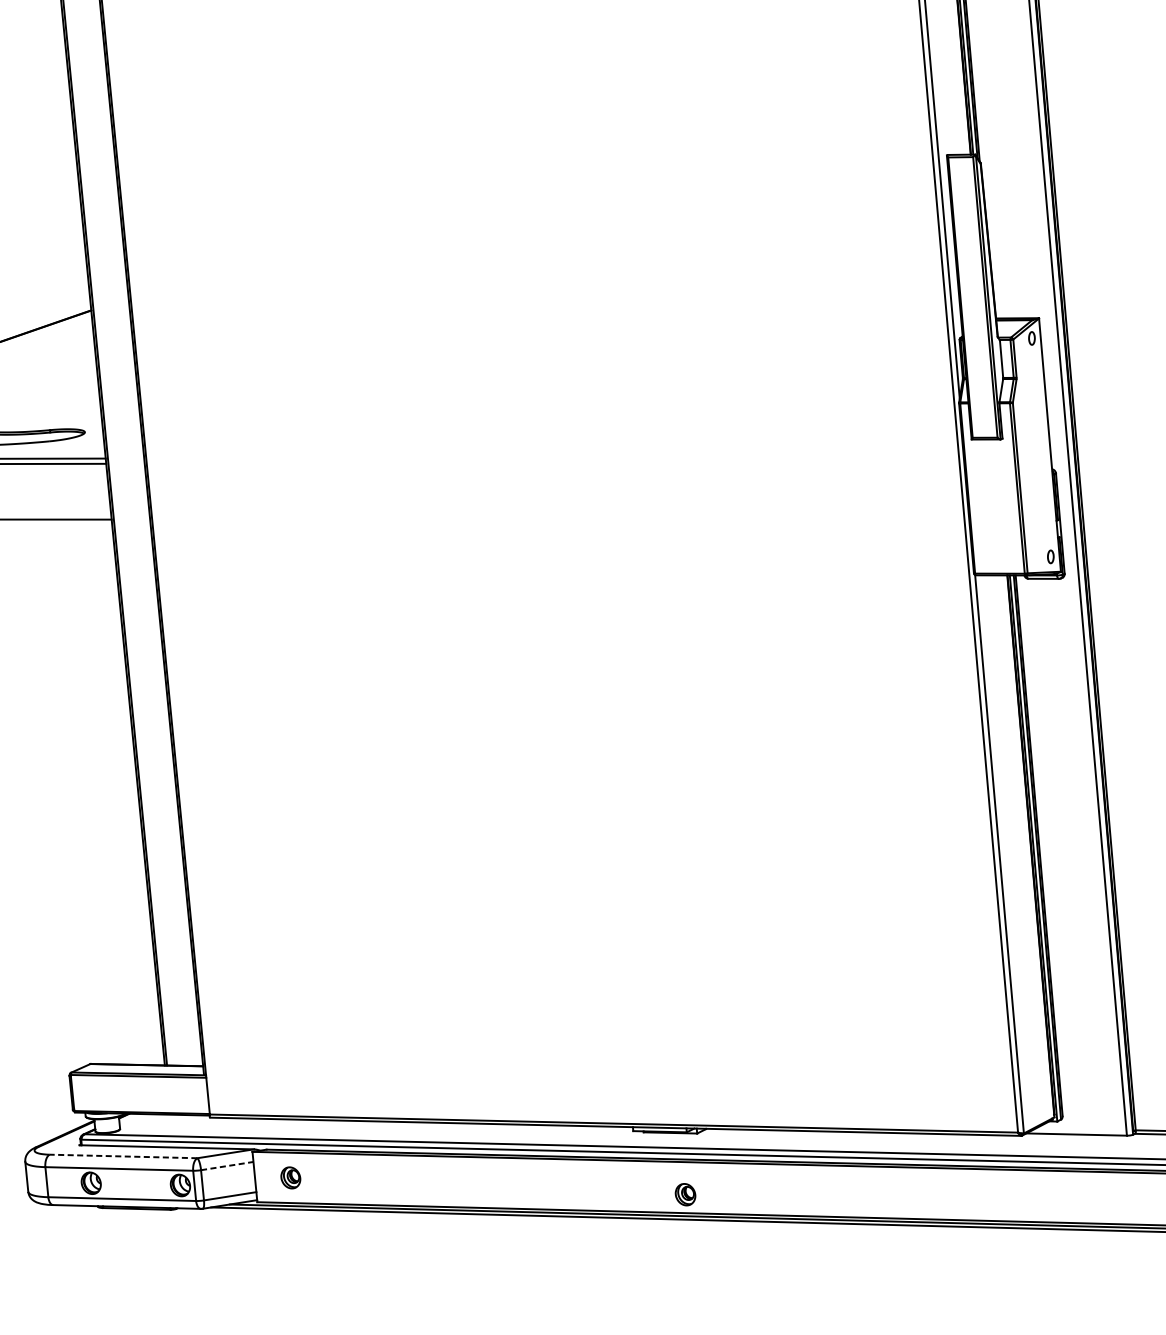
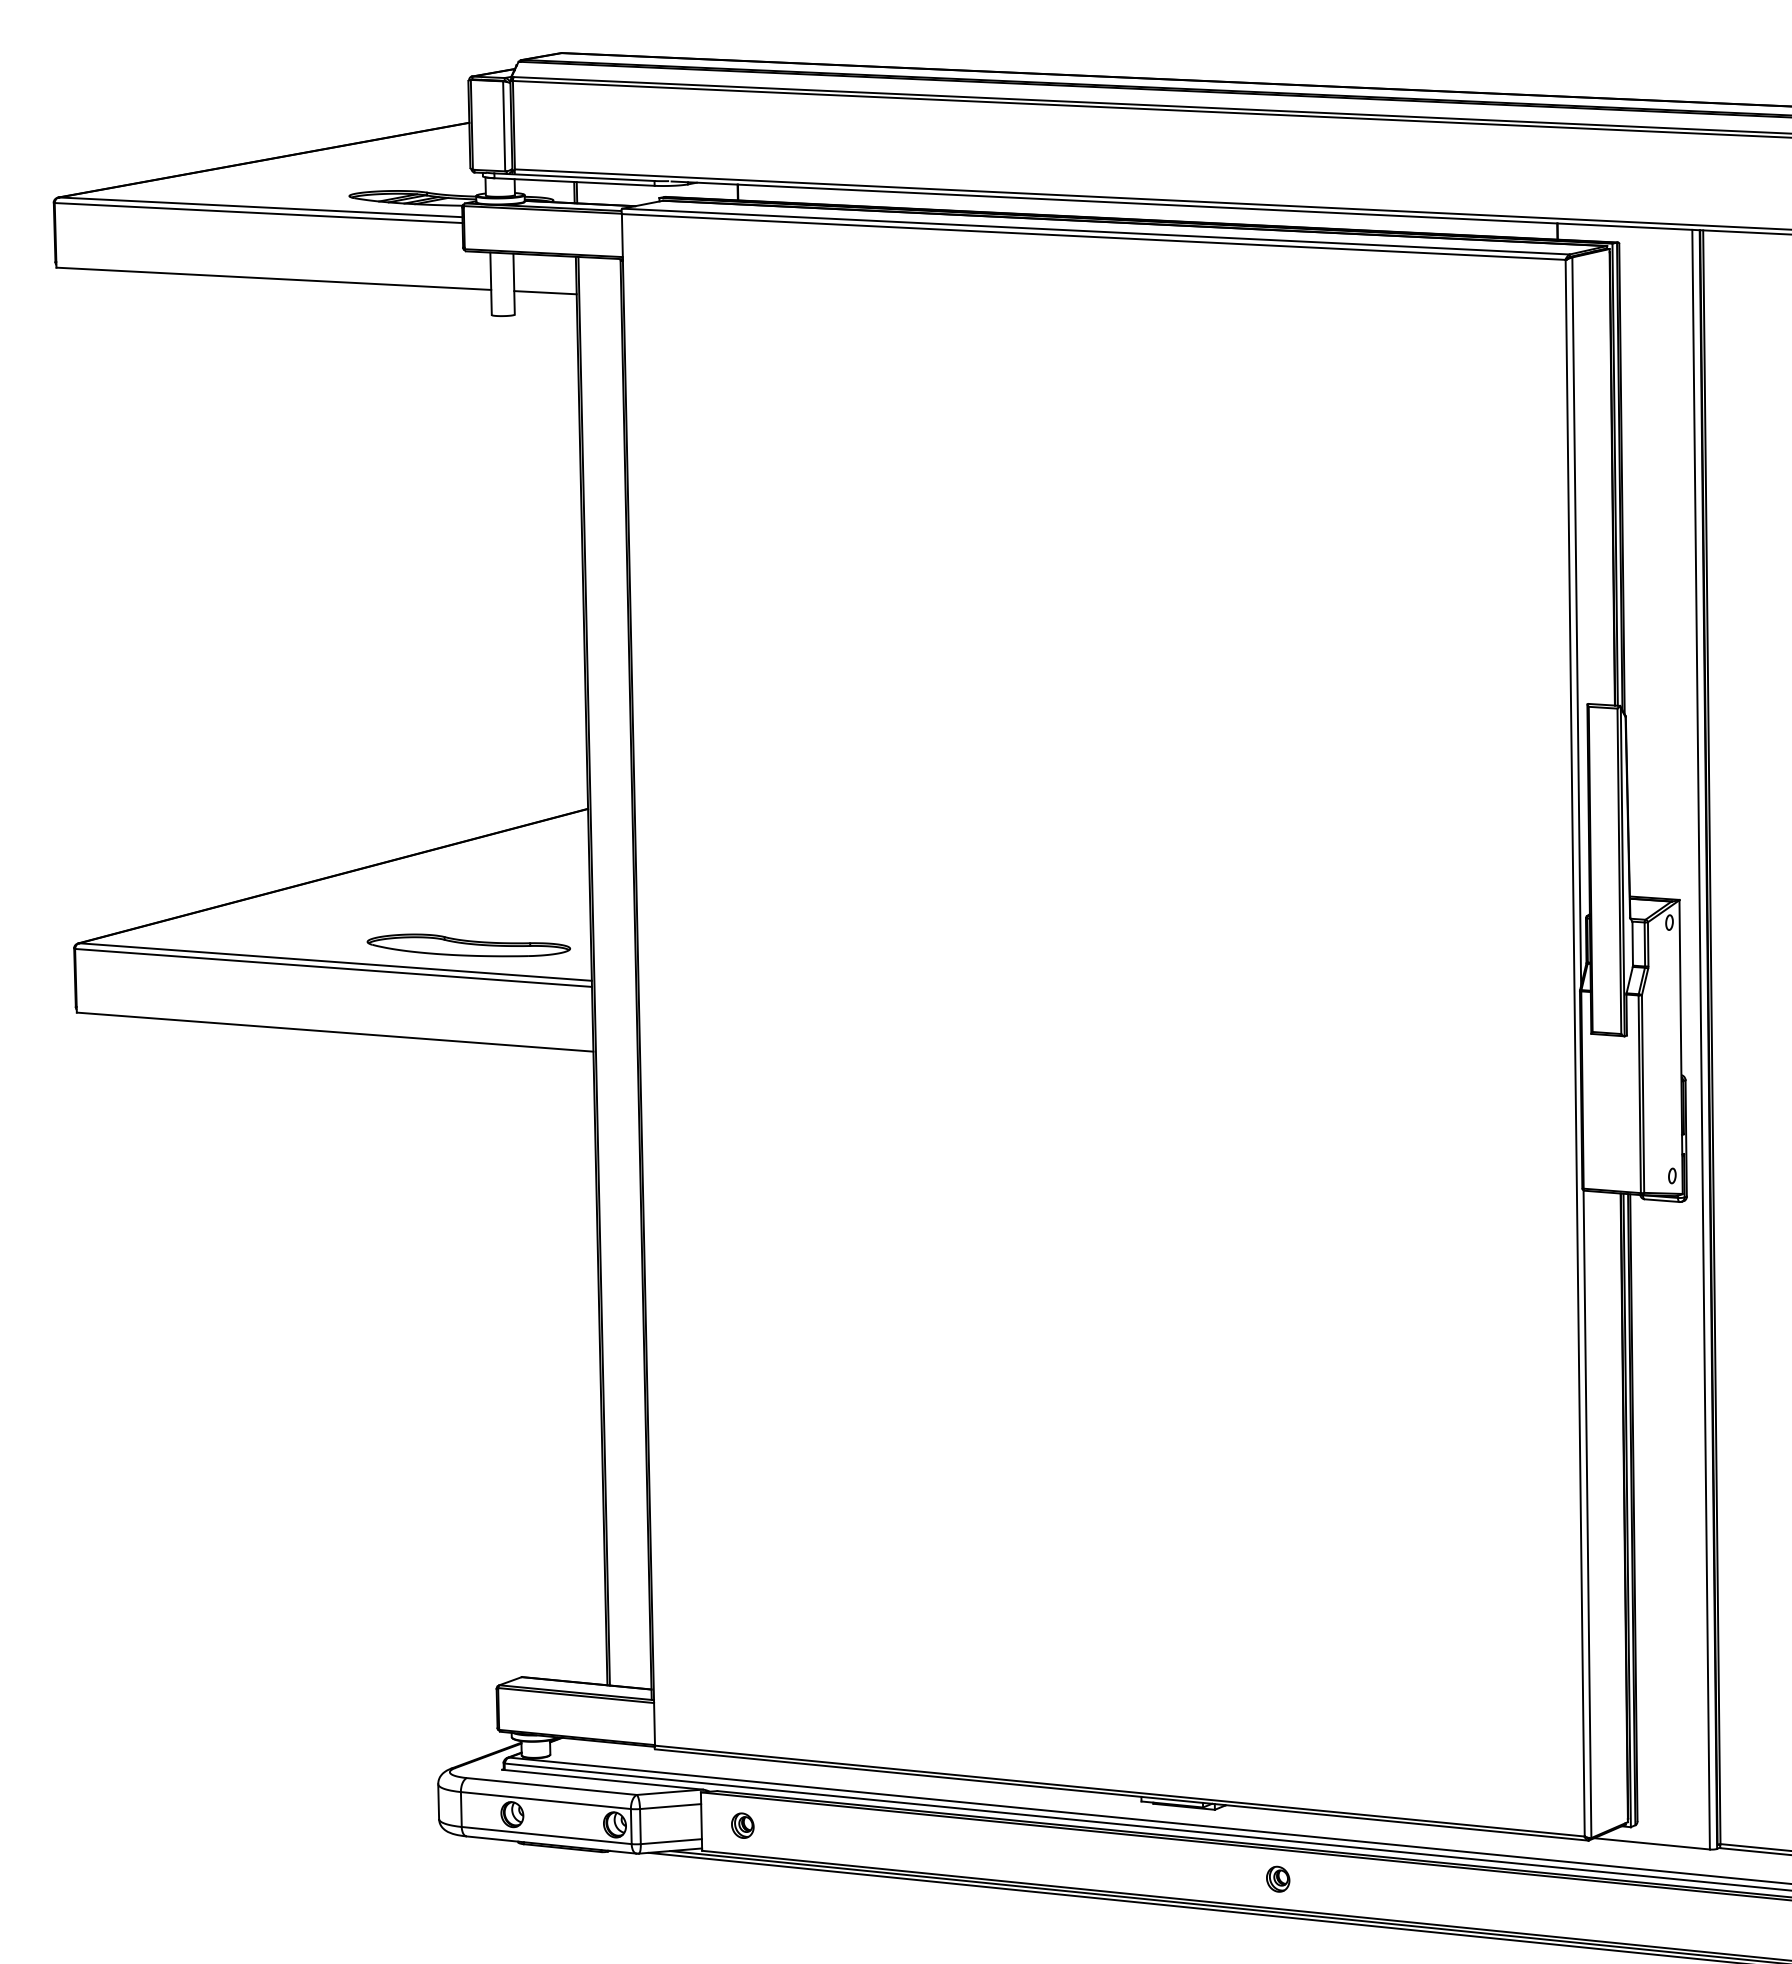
line: (123, 1156) -> (551, 1786), dashed -> solid
line: (227, 1166) -> (670, 1806), dashed -> solid
part: (685, 1194) -> (1278, 1878), moved

